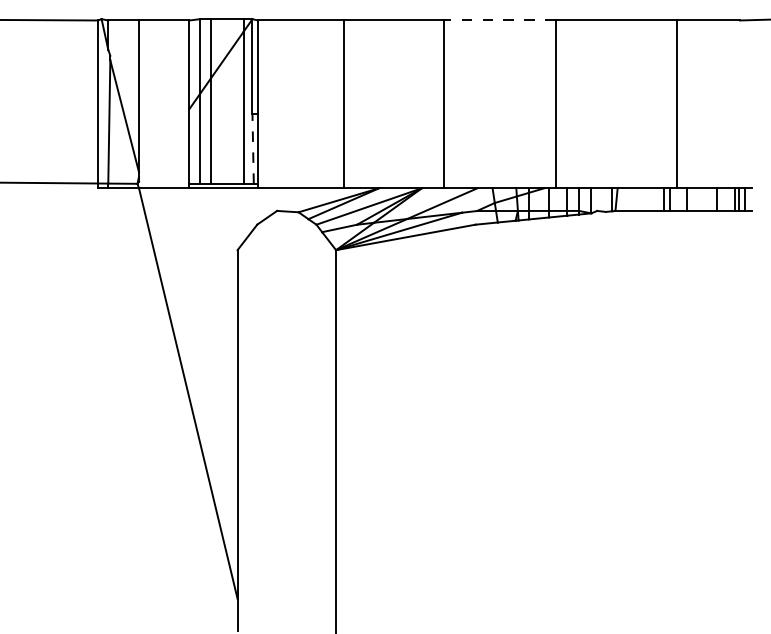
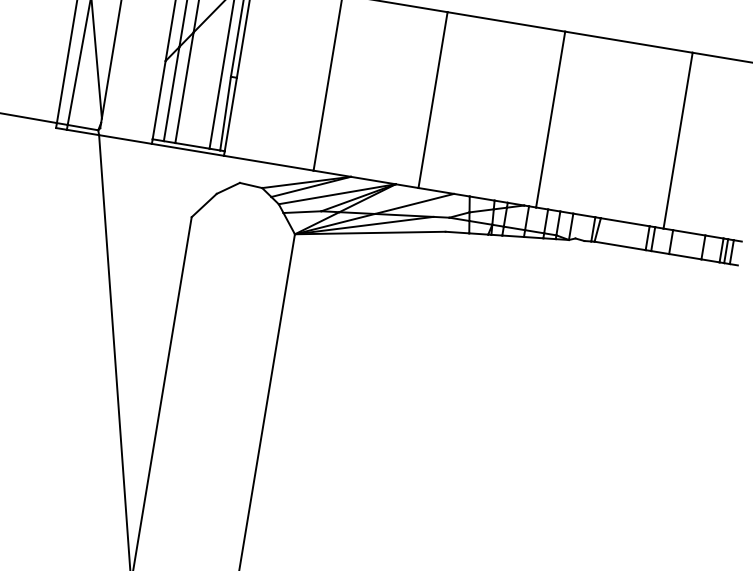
line: (499, 20) -> (506, 21), dashed -> solid
line: (253, 148) -> (226, 113), dashed -> solid

